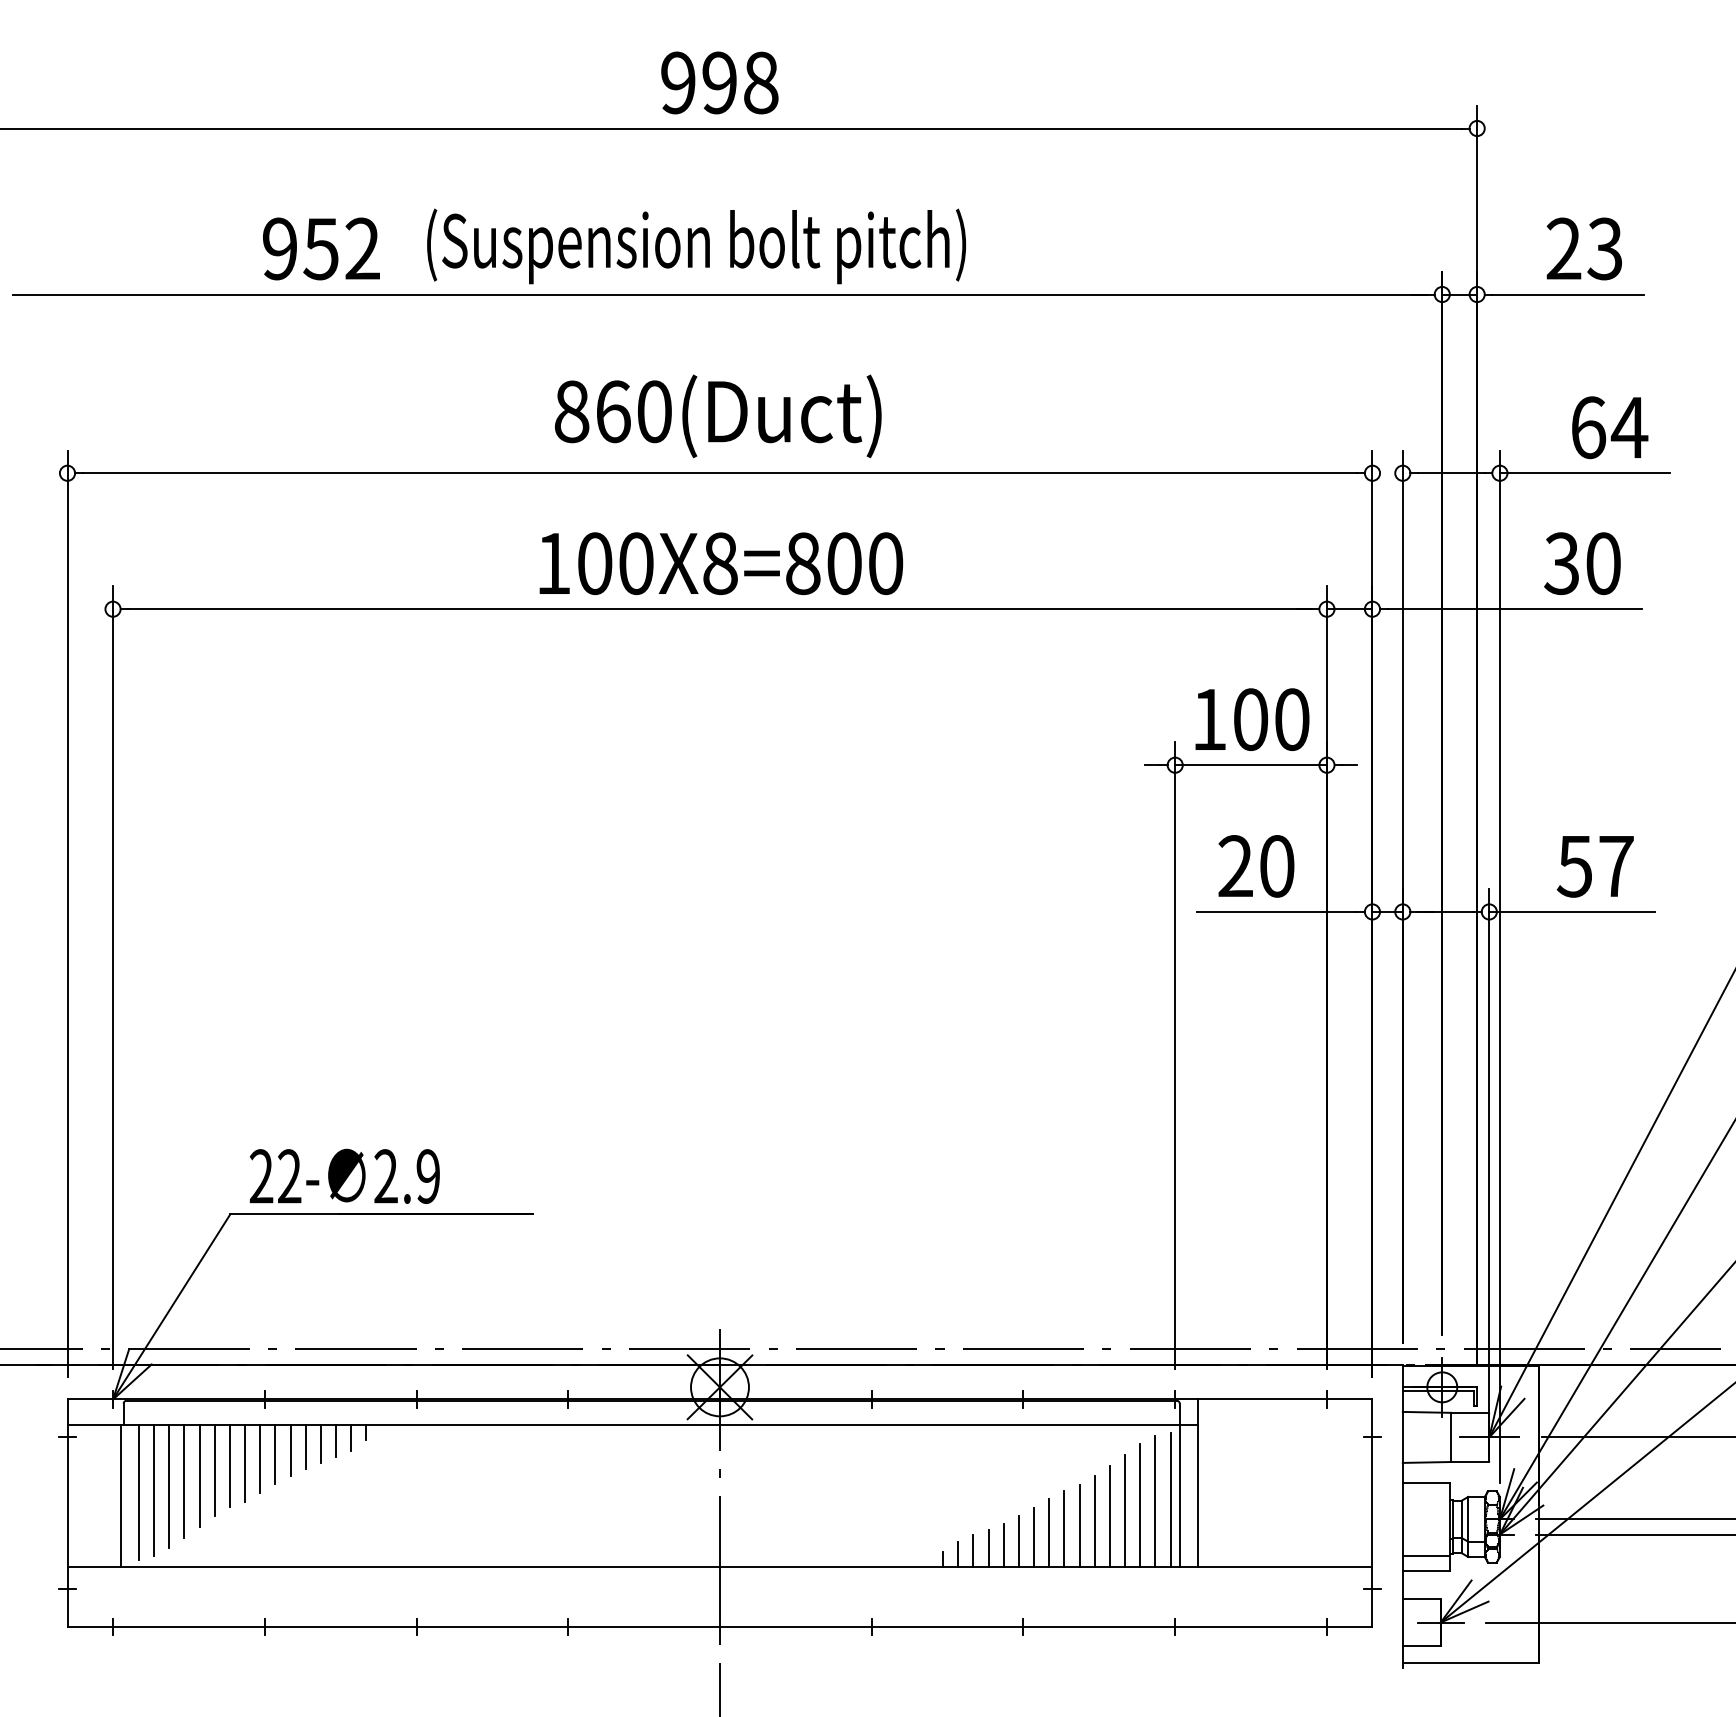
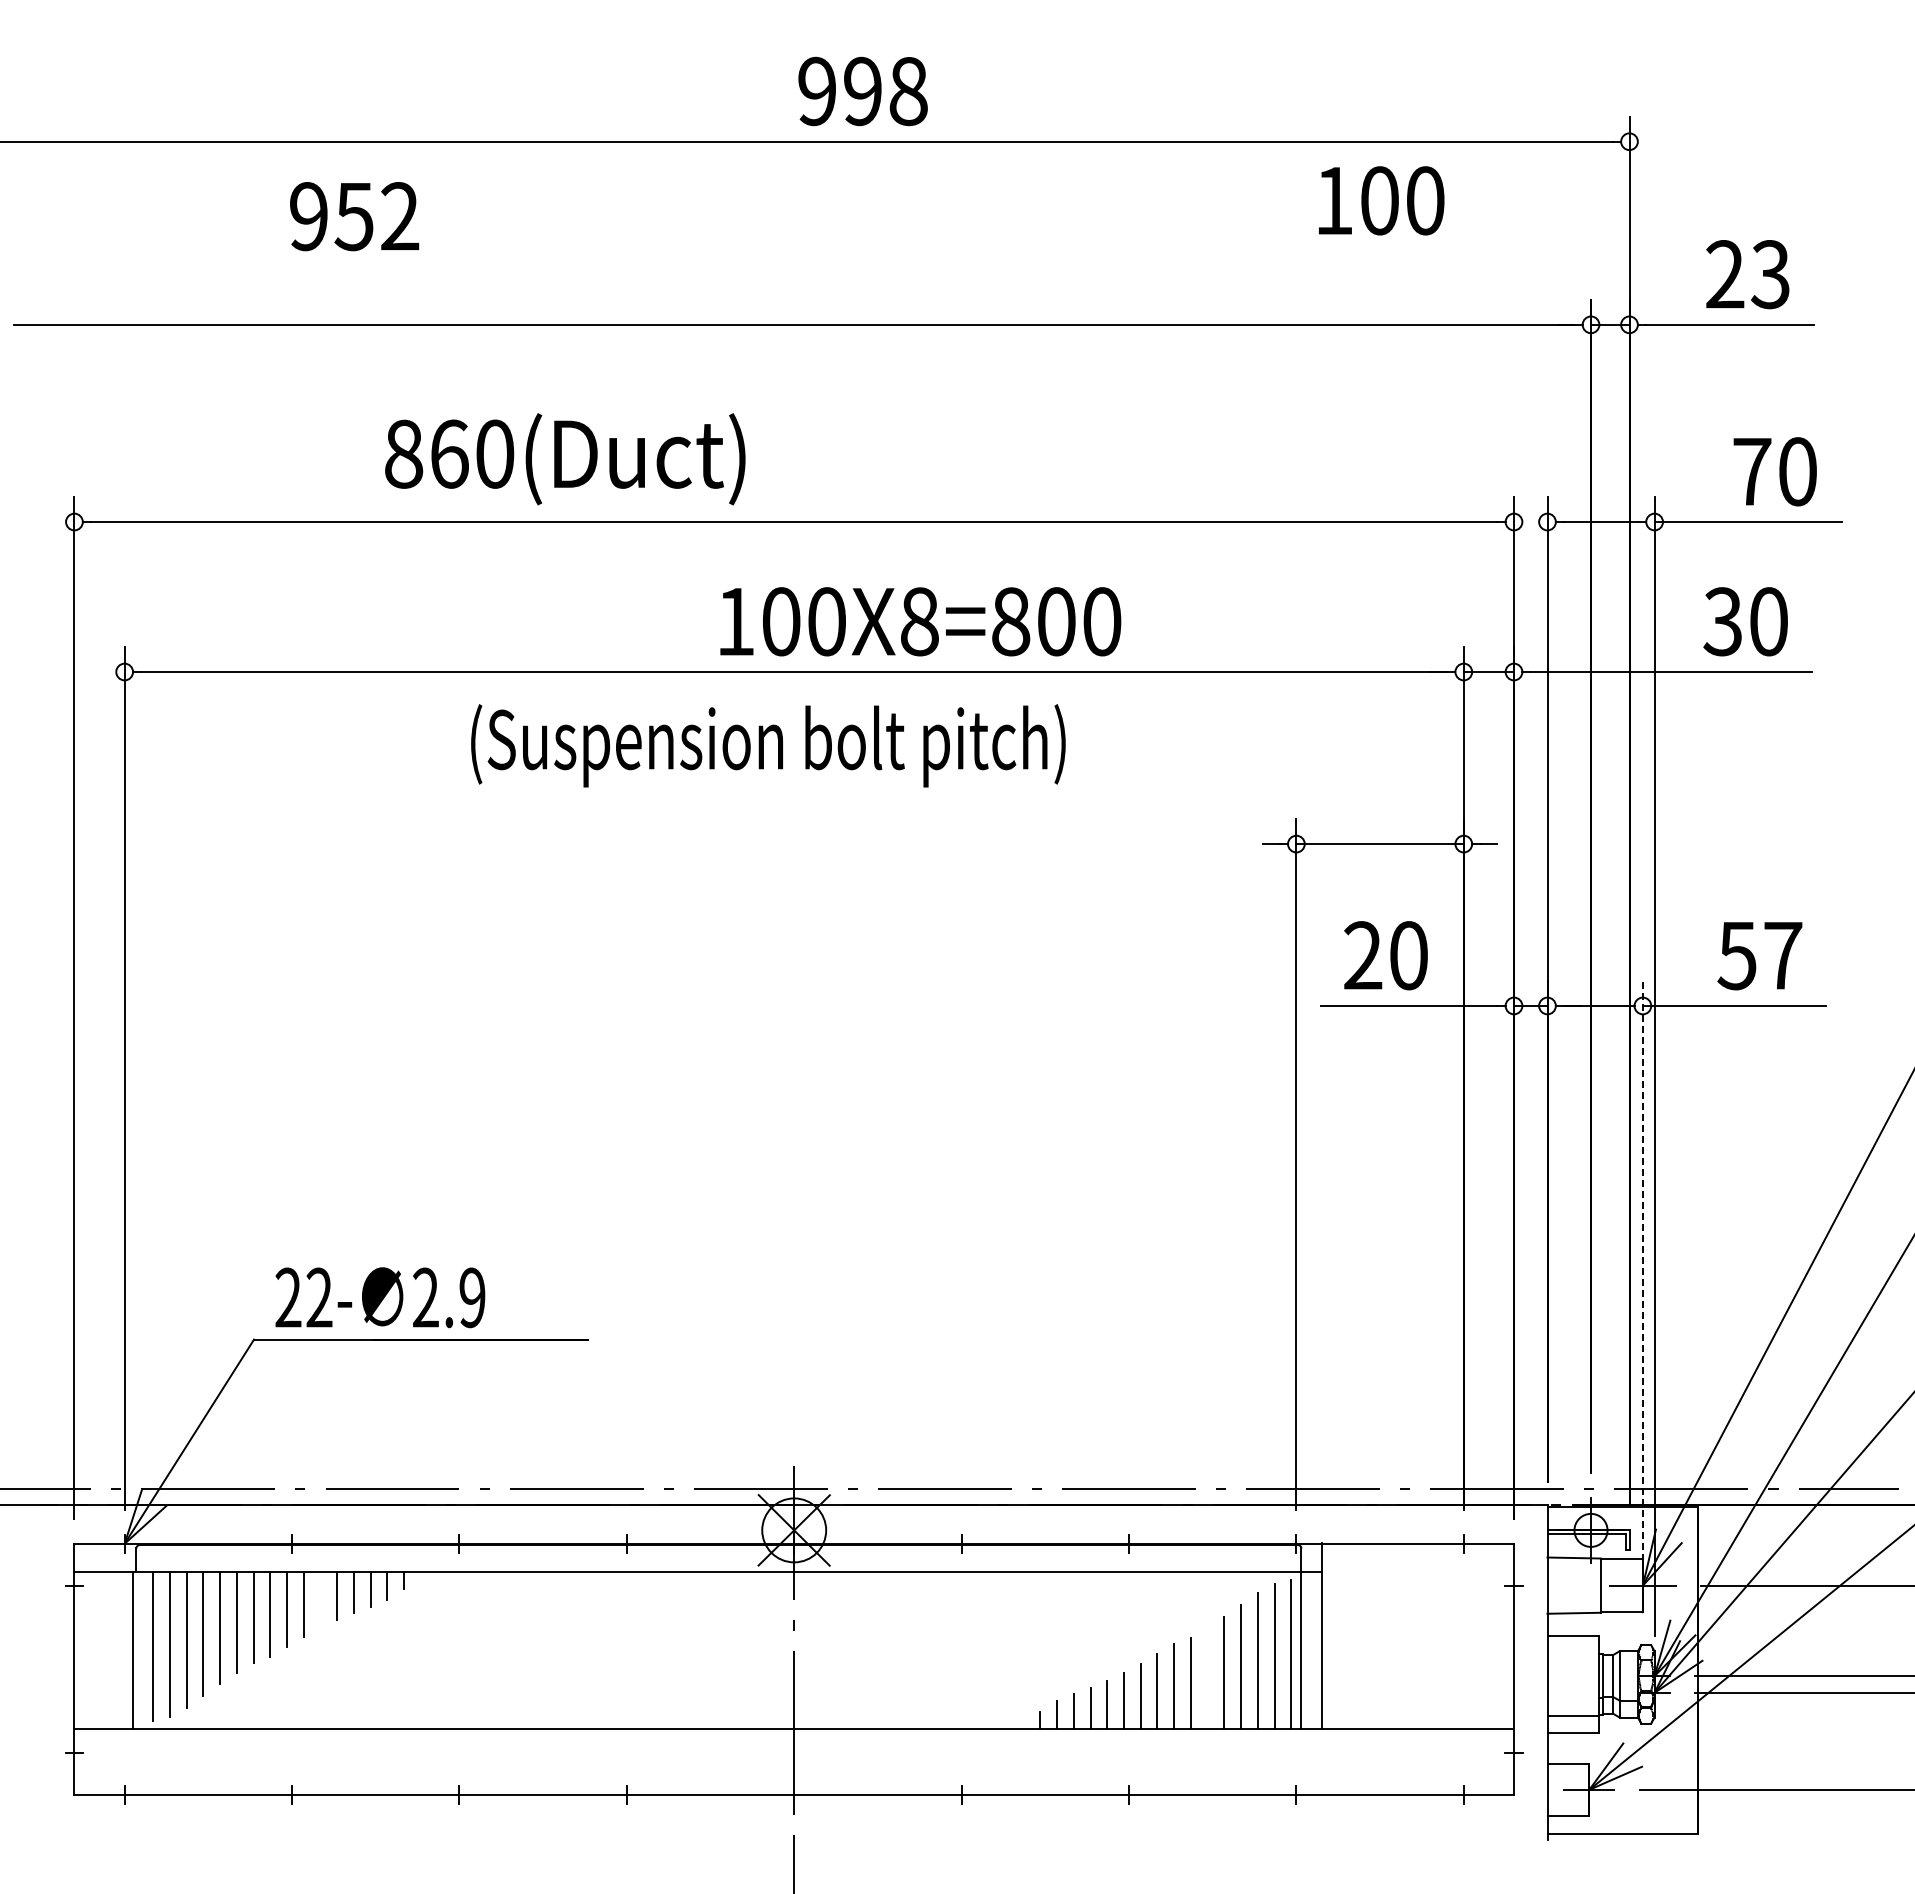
text: (719, 82) -> (862, 91), moved
text: (696, 246) -> (768, 745), moved
text: (321, 248) -> (354, 216), moved
text: (718, 416) -> (565, 459), moved
text: (1609, 427) -> (1775, 471), 64 -> 70
text: (721, 563) -> (920, 621), moved
text: (1252, 719) -> (1381, 200), moved
line: (1488, 1151) -> (1642, 1270), solid -> dashed
line: (290, 1450) -> (320, 1600), removed
line: (1094, 1521) -> (1207, 1678), removed

